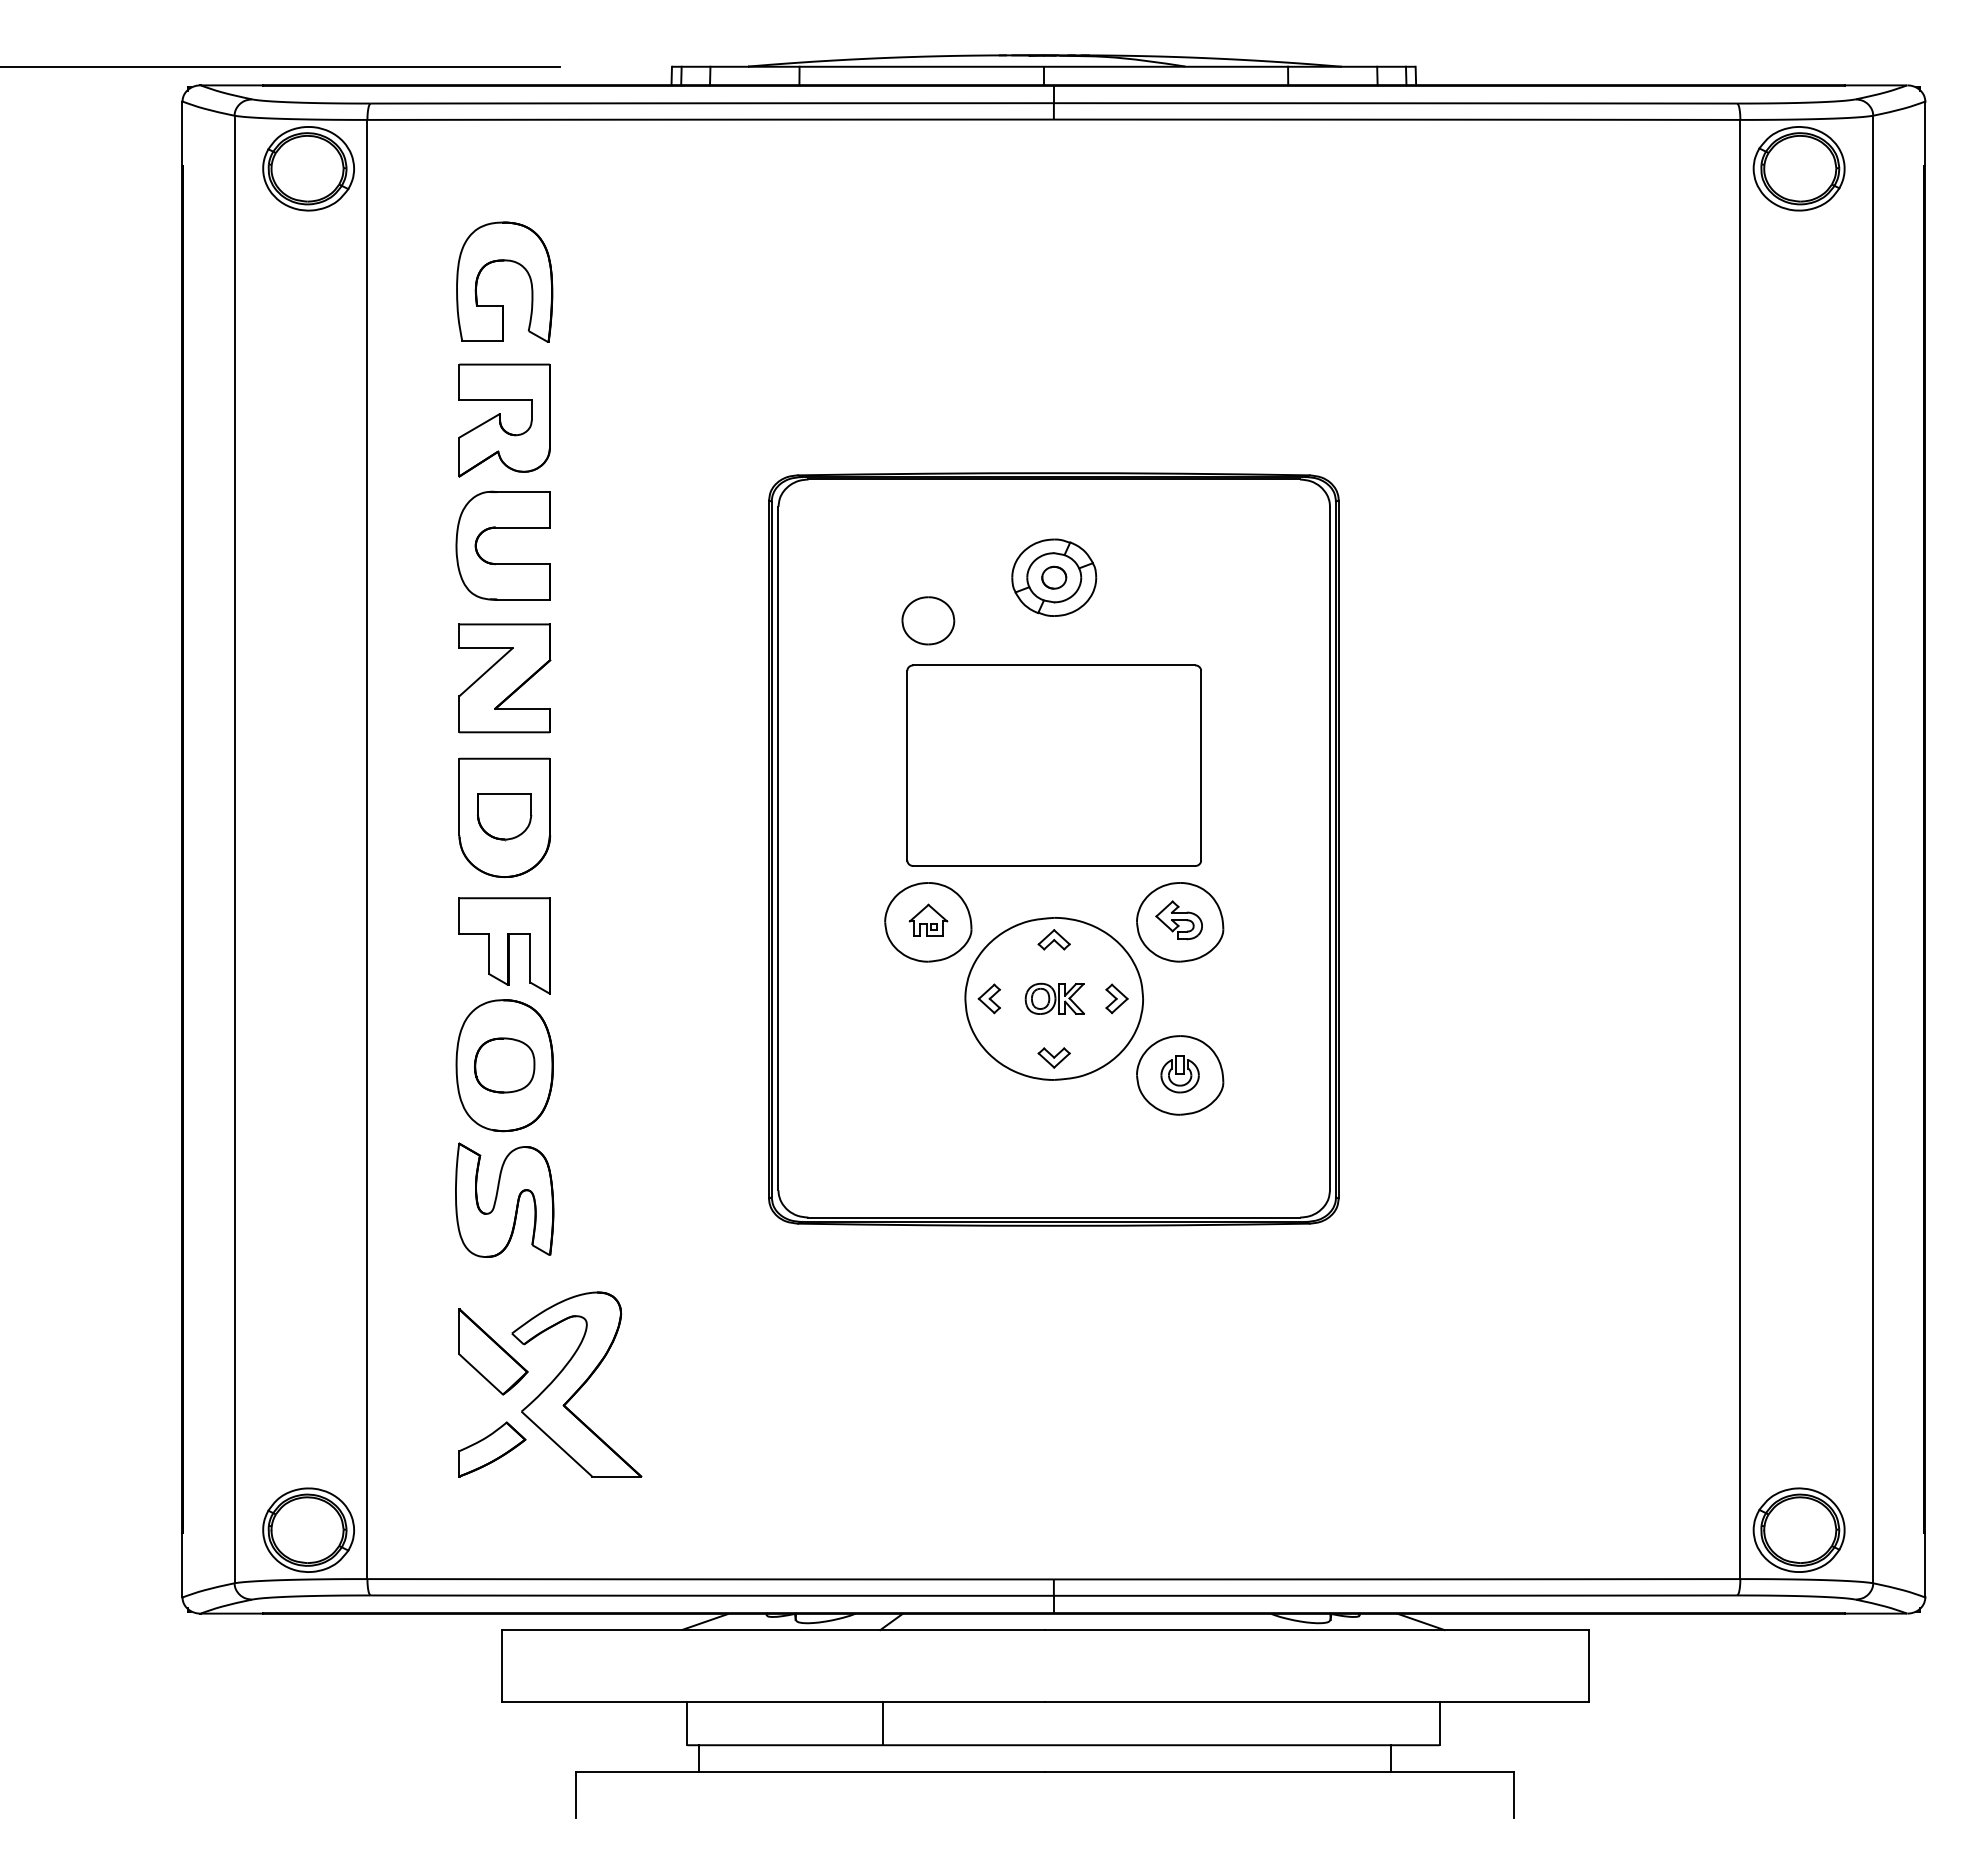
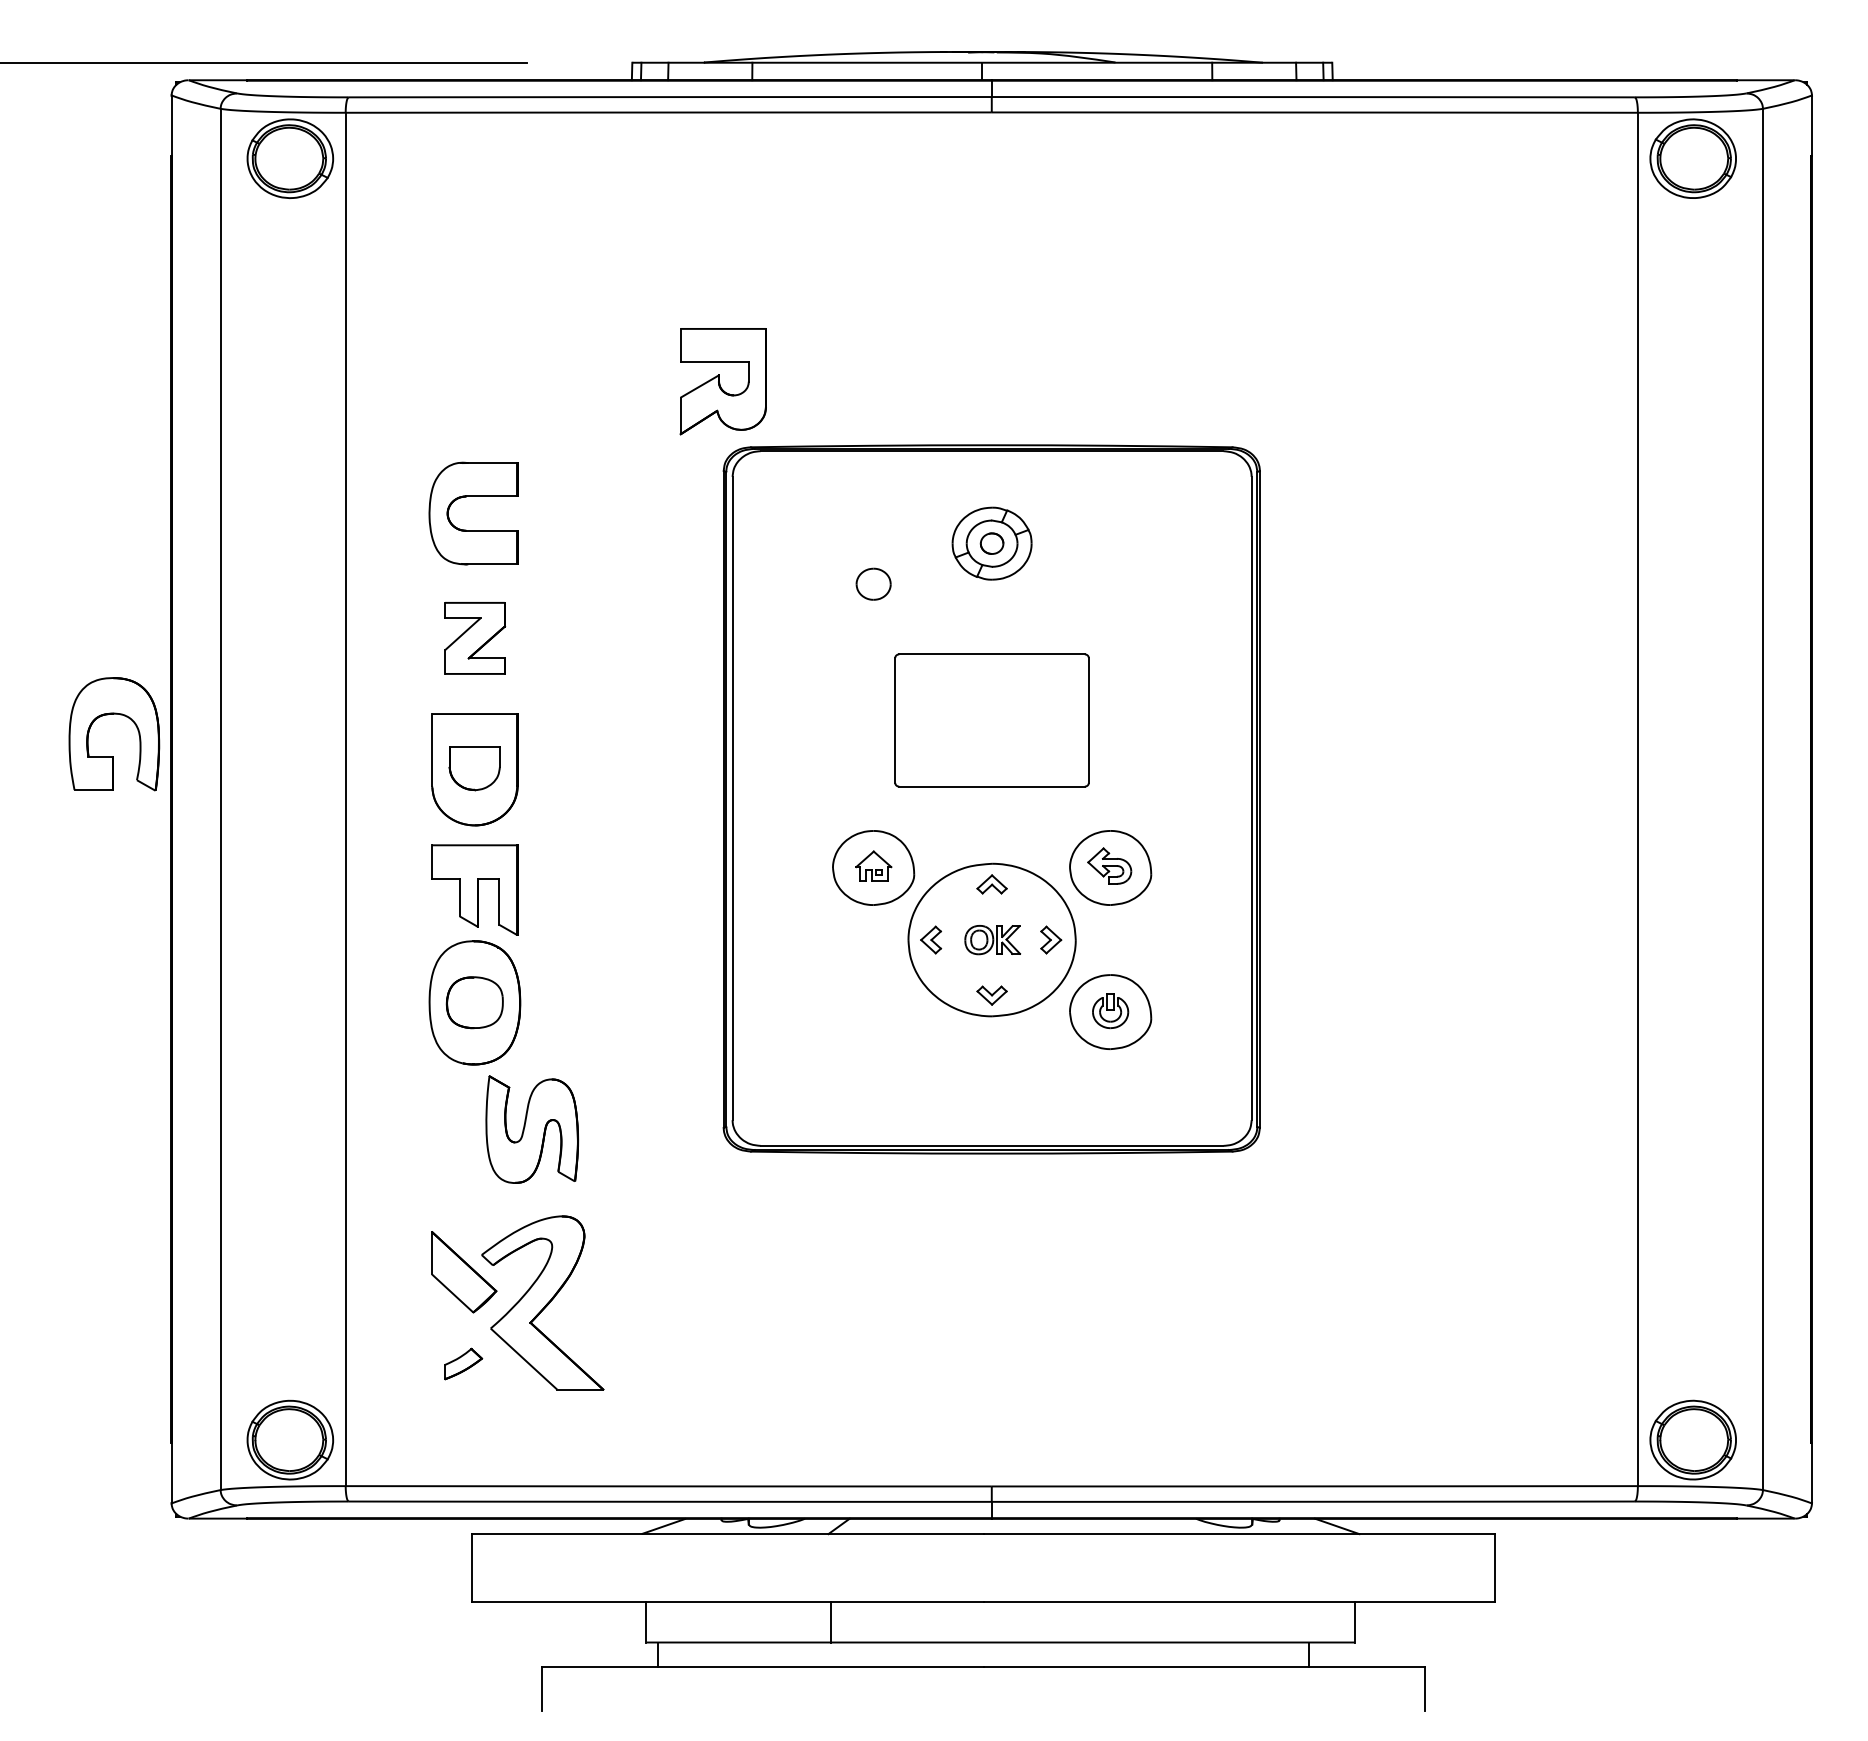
part: (504, 261) -> (114, 714), moved
part: (504, 420) -> (723, 381), moved
part: (928, 620) -> (873, 583), size x0.7
part: (504, 678) -> (474, 638), size x0.7
part: (1053, 765) -> (991, 720), size x0.7
part: (504, 1199) -> (532, 1128), moved
part: (492, 1449) -> (463, 1364), size x0.6

